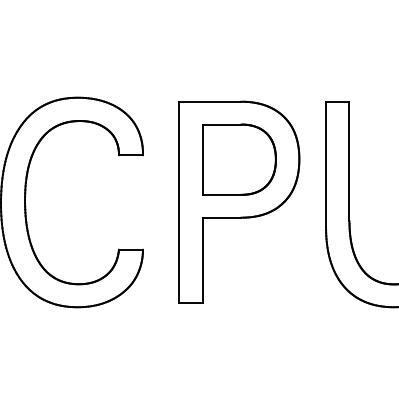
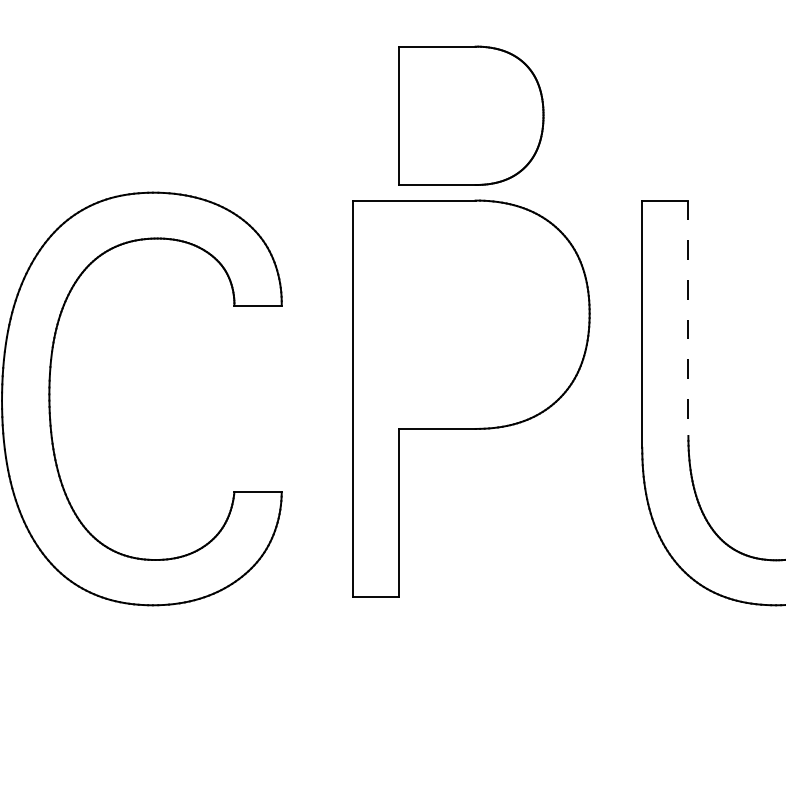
part: (239, 159) -> (471, 115), moved
line: (349, 161) -> (688, 318), solid -> dashed

